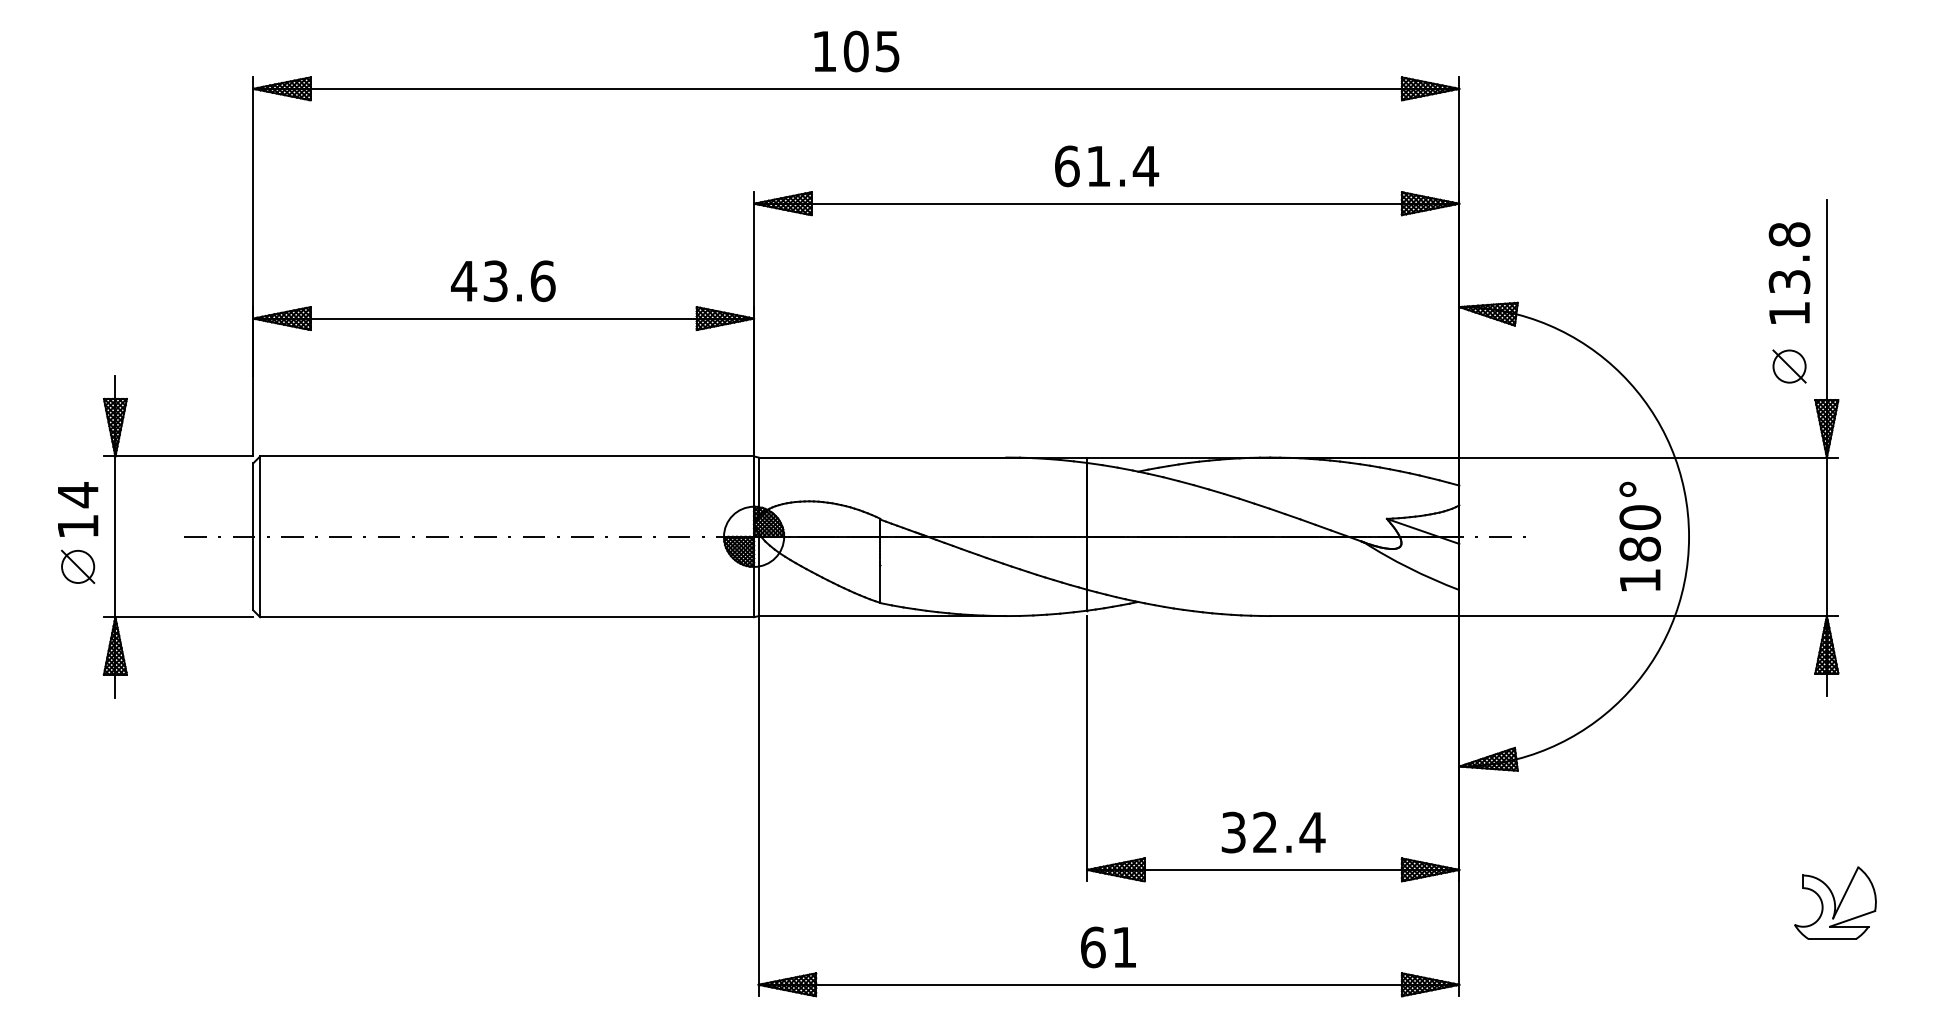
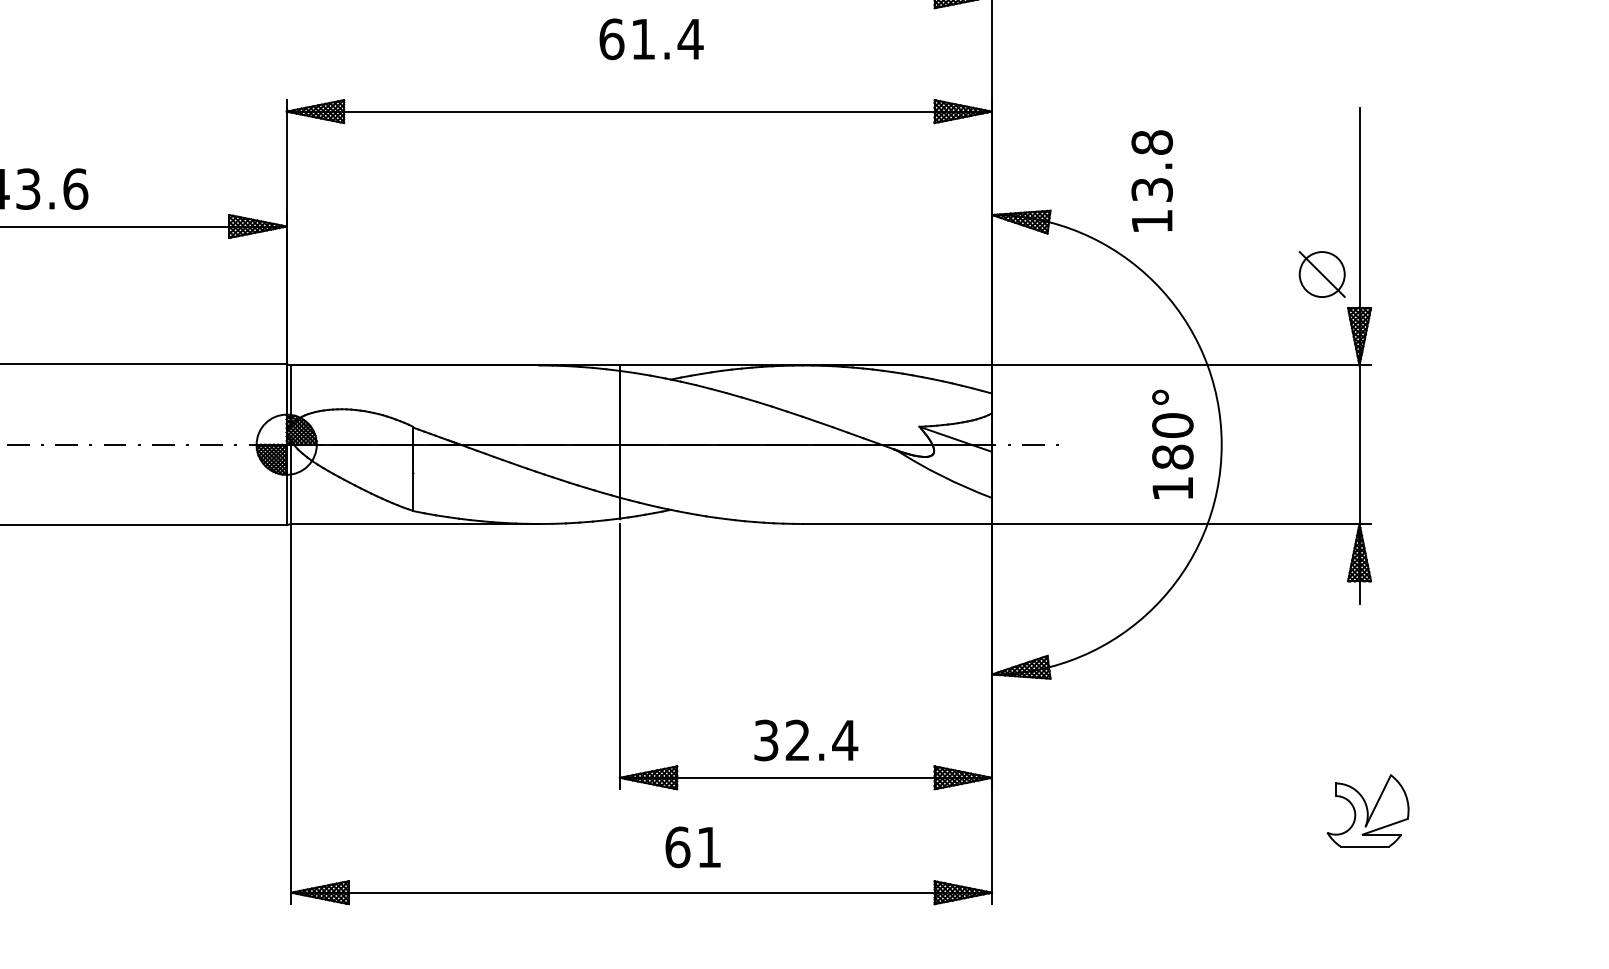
text: (1107, 166) -> (652, 39), moved
text: (1789, 272) -> (1152, 180), moved
part: (1789, 366) -> (1322, 274), size x1.4
text: (1108, 947) -> (693, 847), moved

